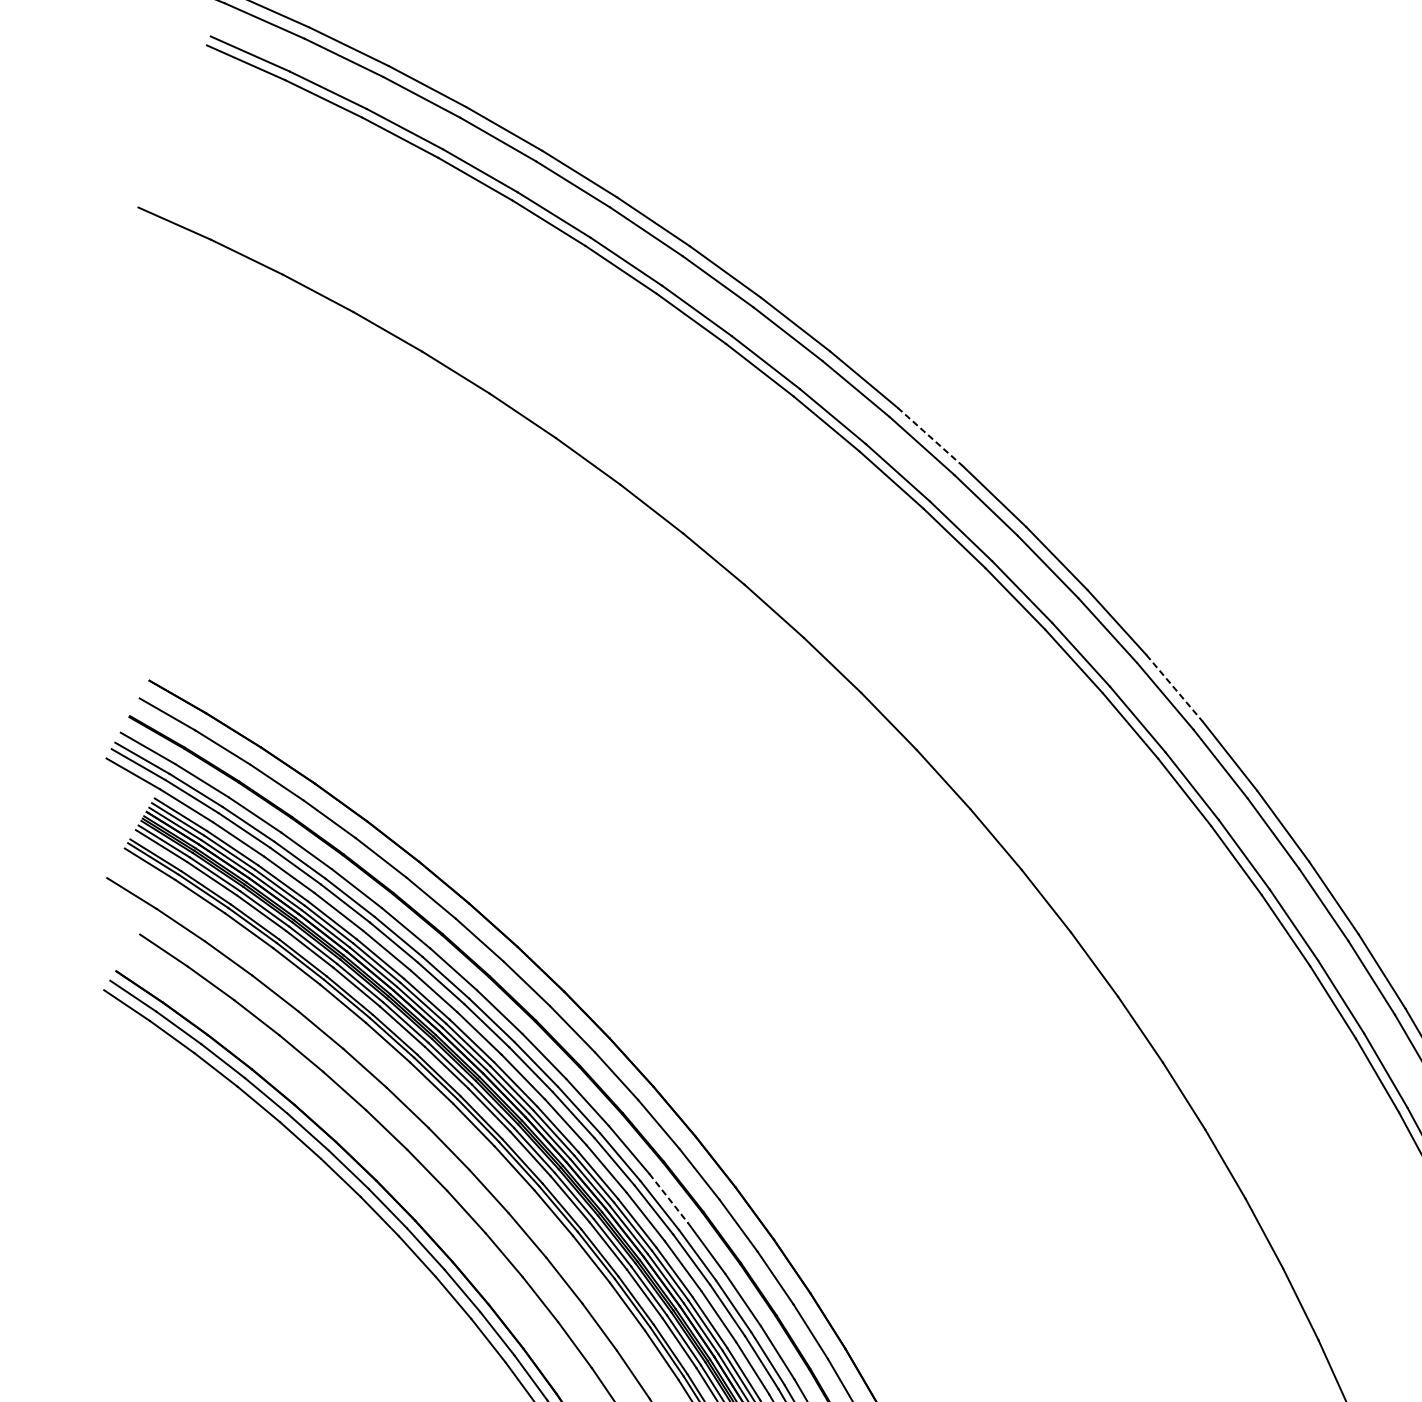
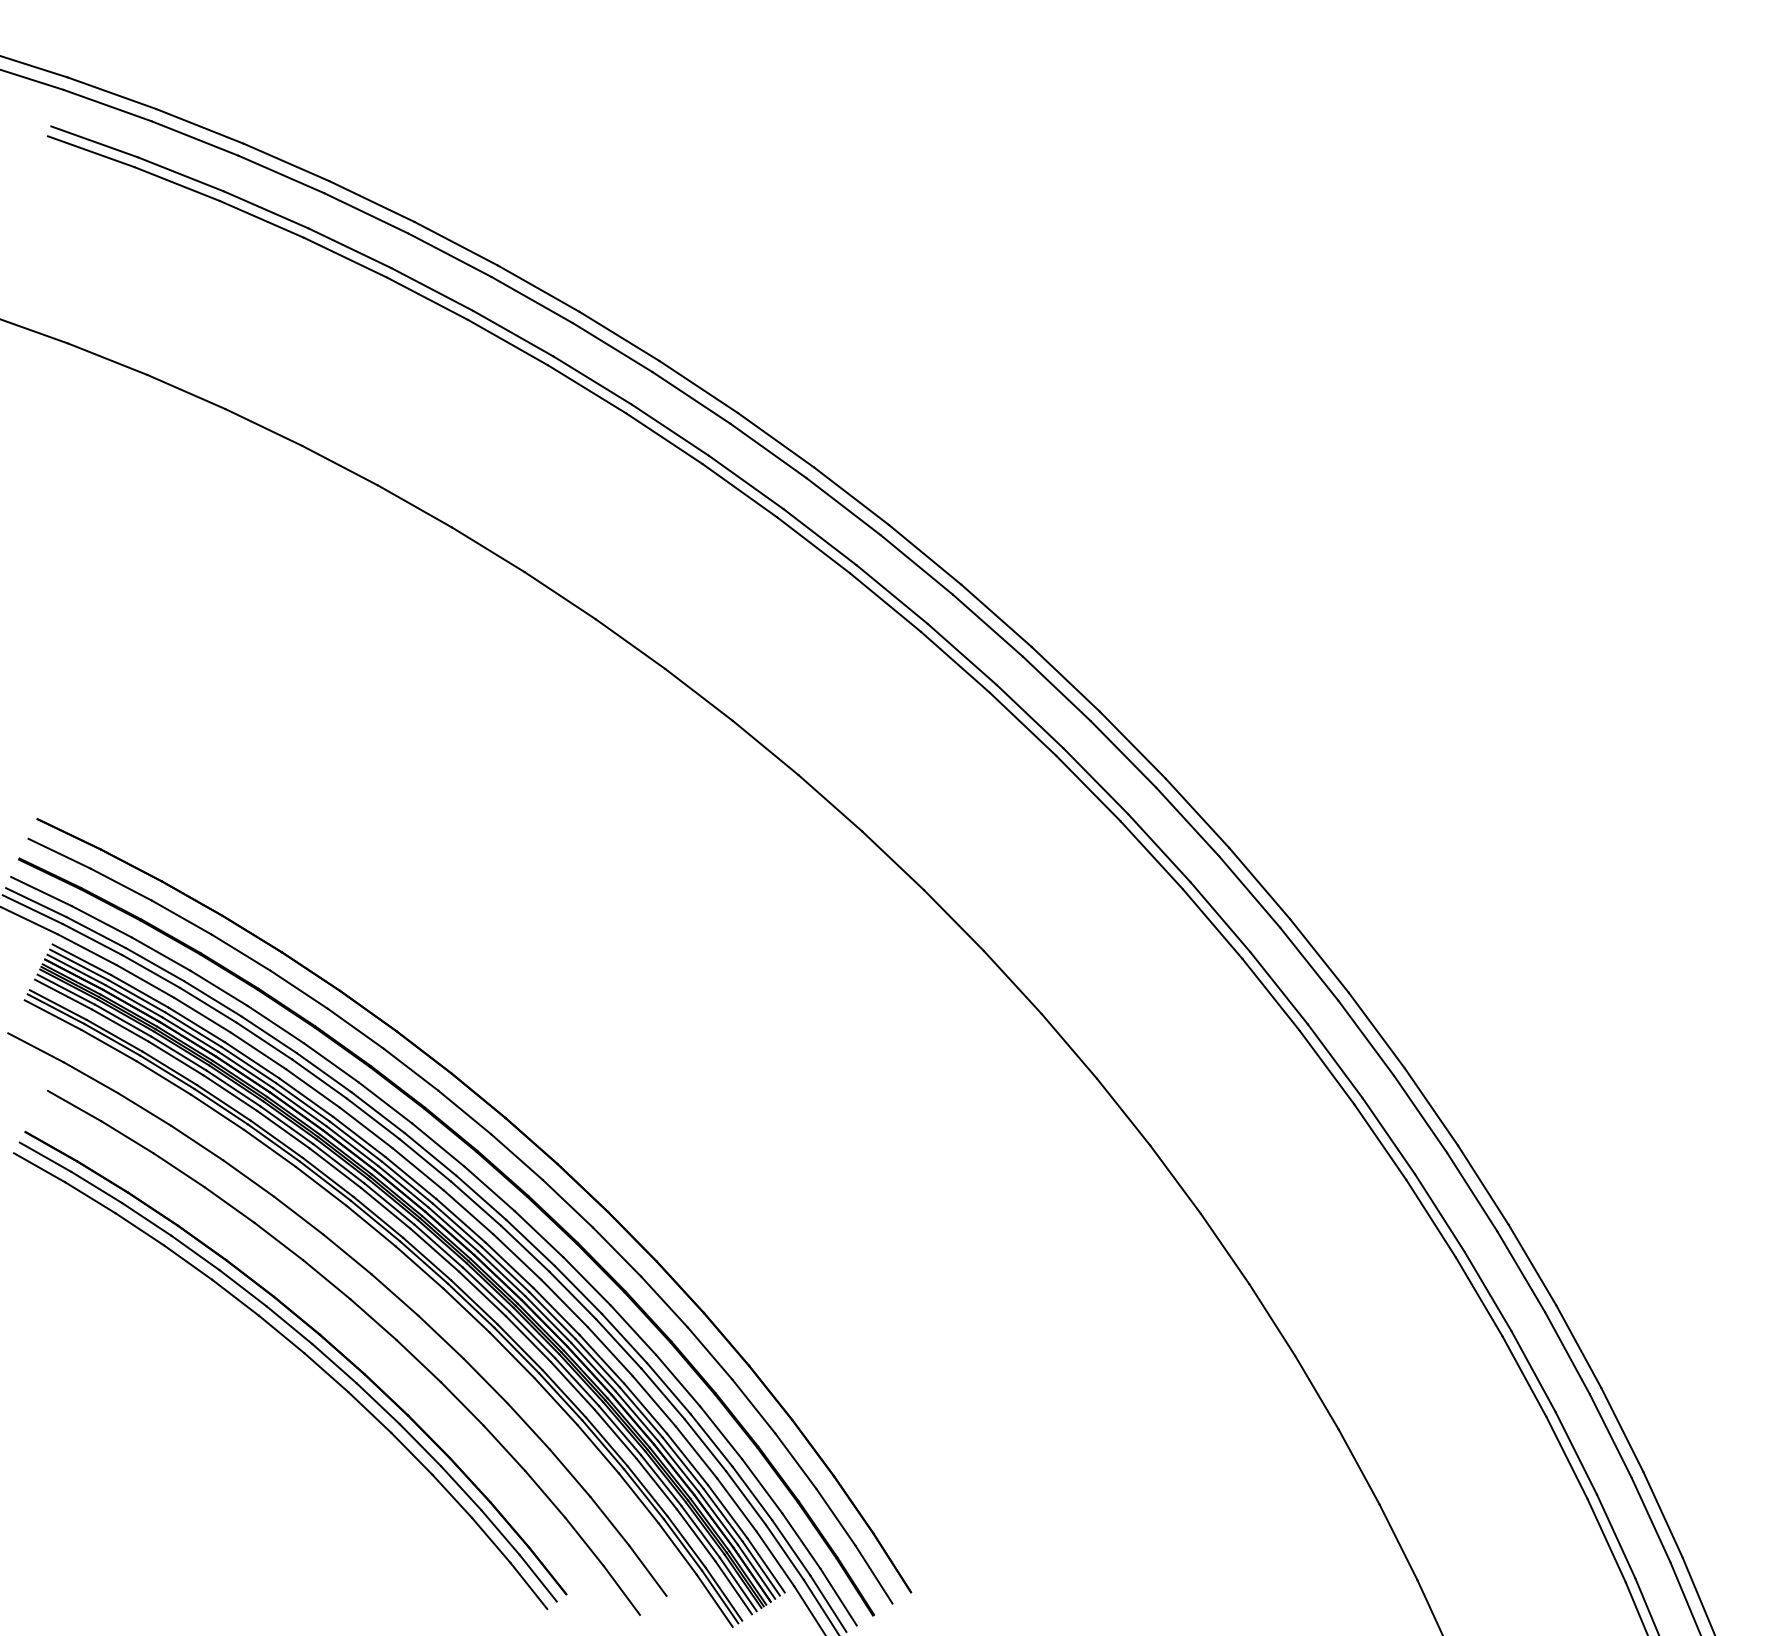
line: (930, 437) -> (851, 496), dashed -> solid
line: (1174, 688) -> (1132, 745), dashed -> solid
line: (668, 1198) -> (633, 1330), dashed -> solid

